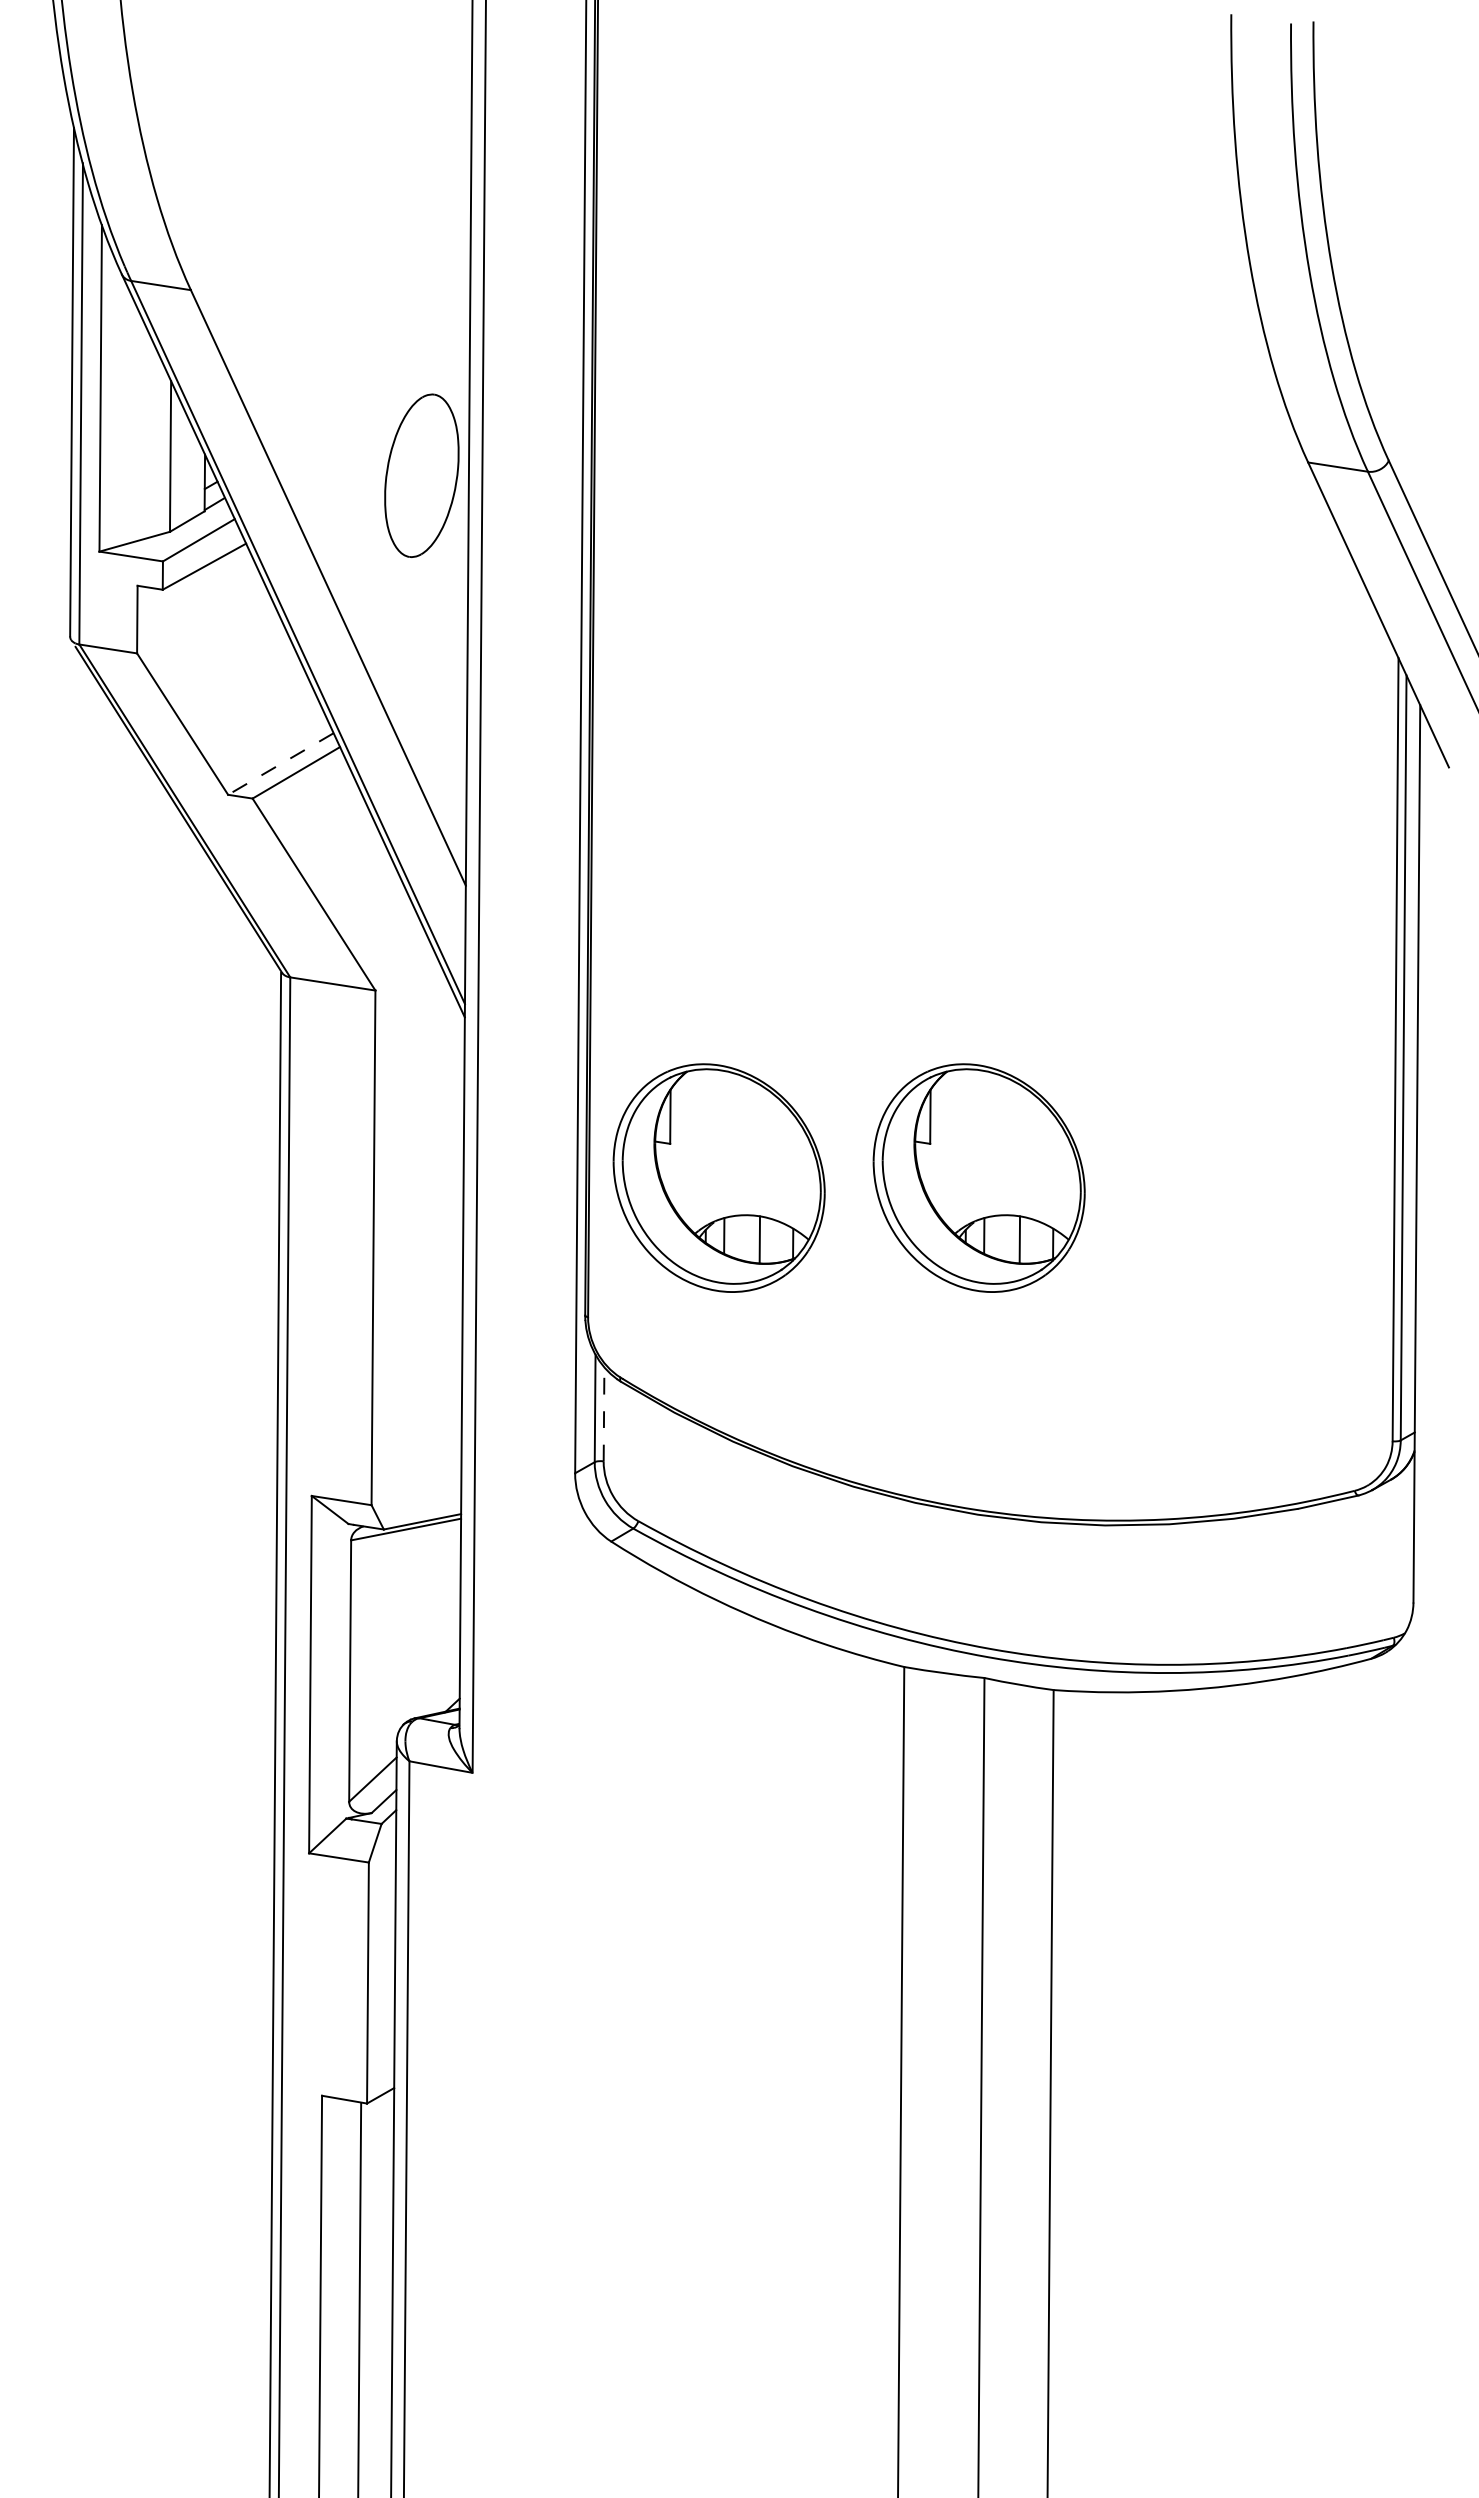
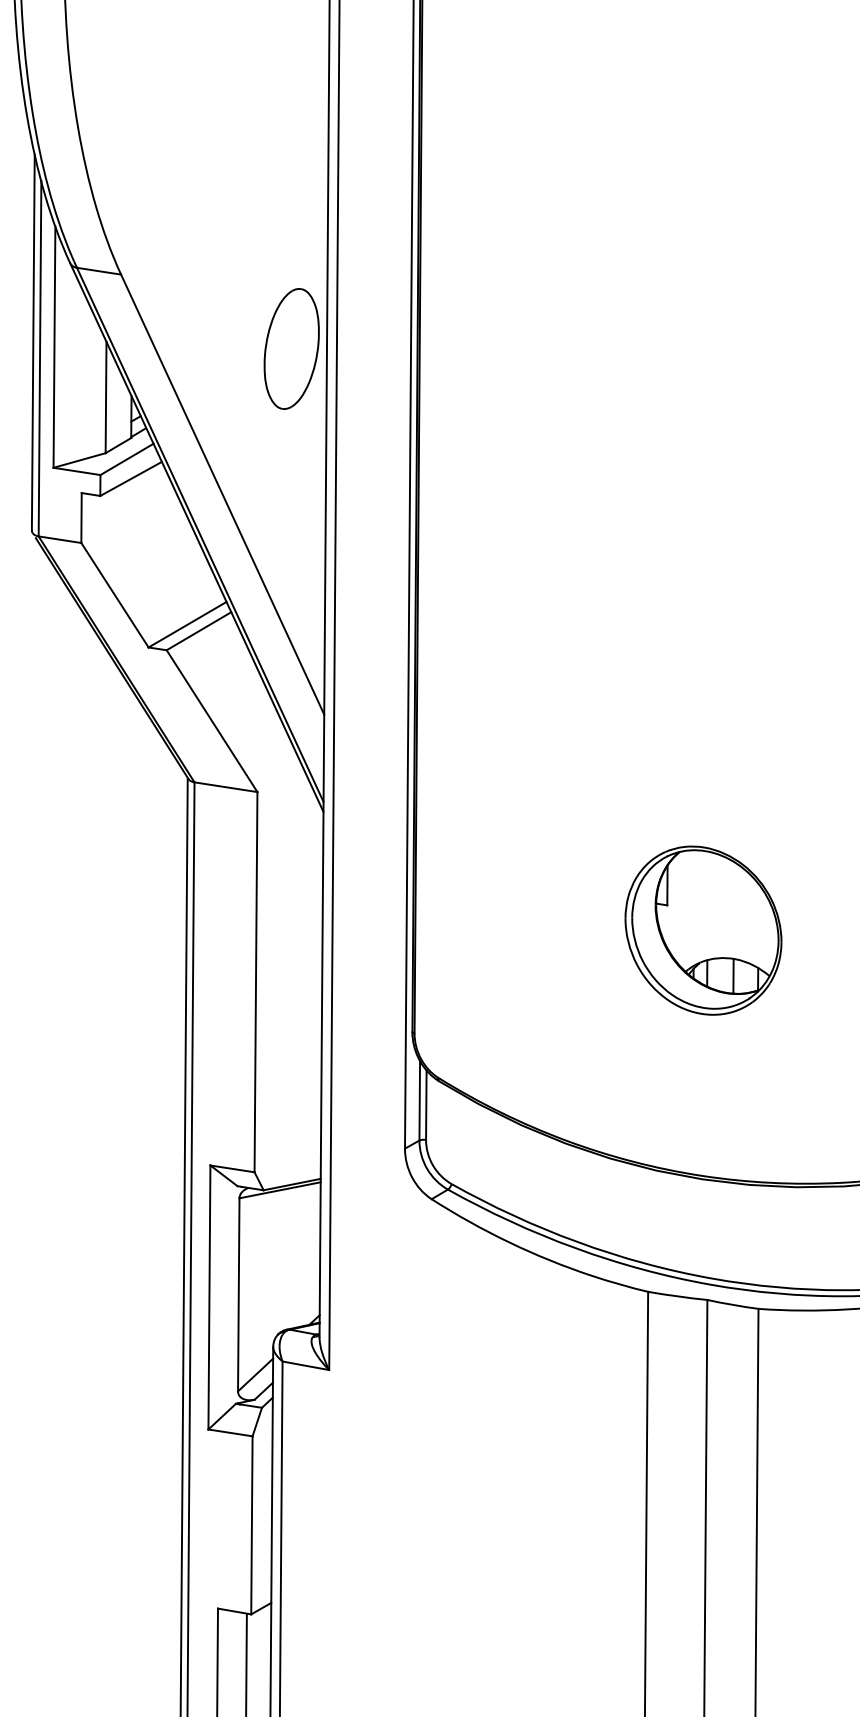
part: (421, 475) -> (291, 348), moved
line: (280, 764) -> (187, 625), dashed -> solid
part: (718, 1177) -> (510, 930), removed
line: (604, 1414) -> (426, 1105), dashed -> solid

